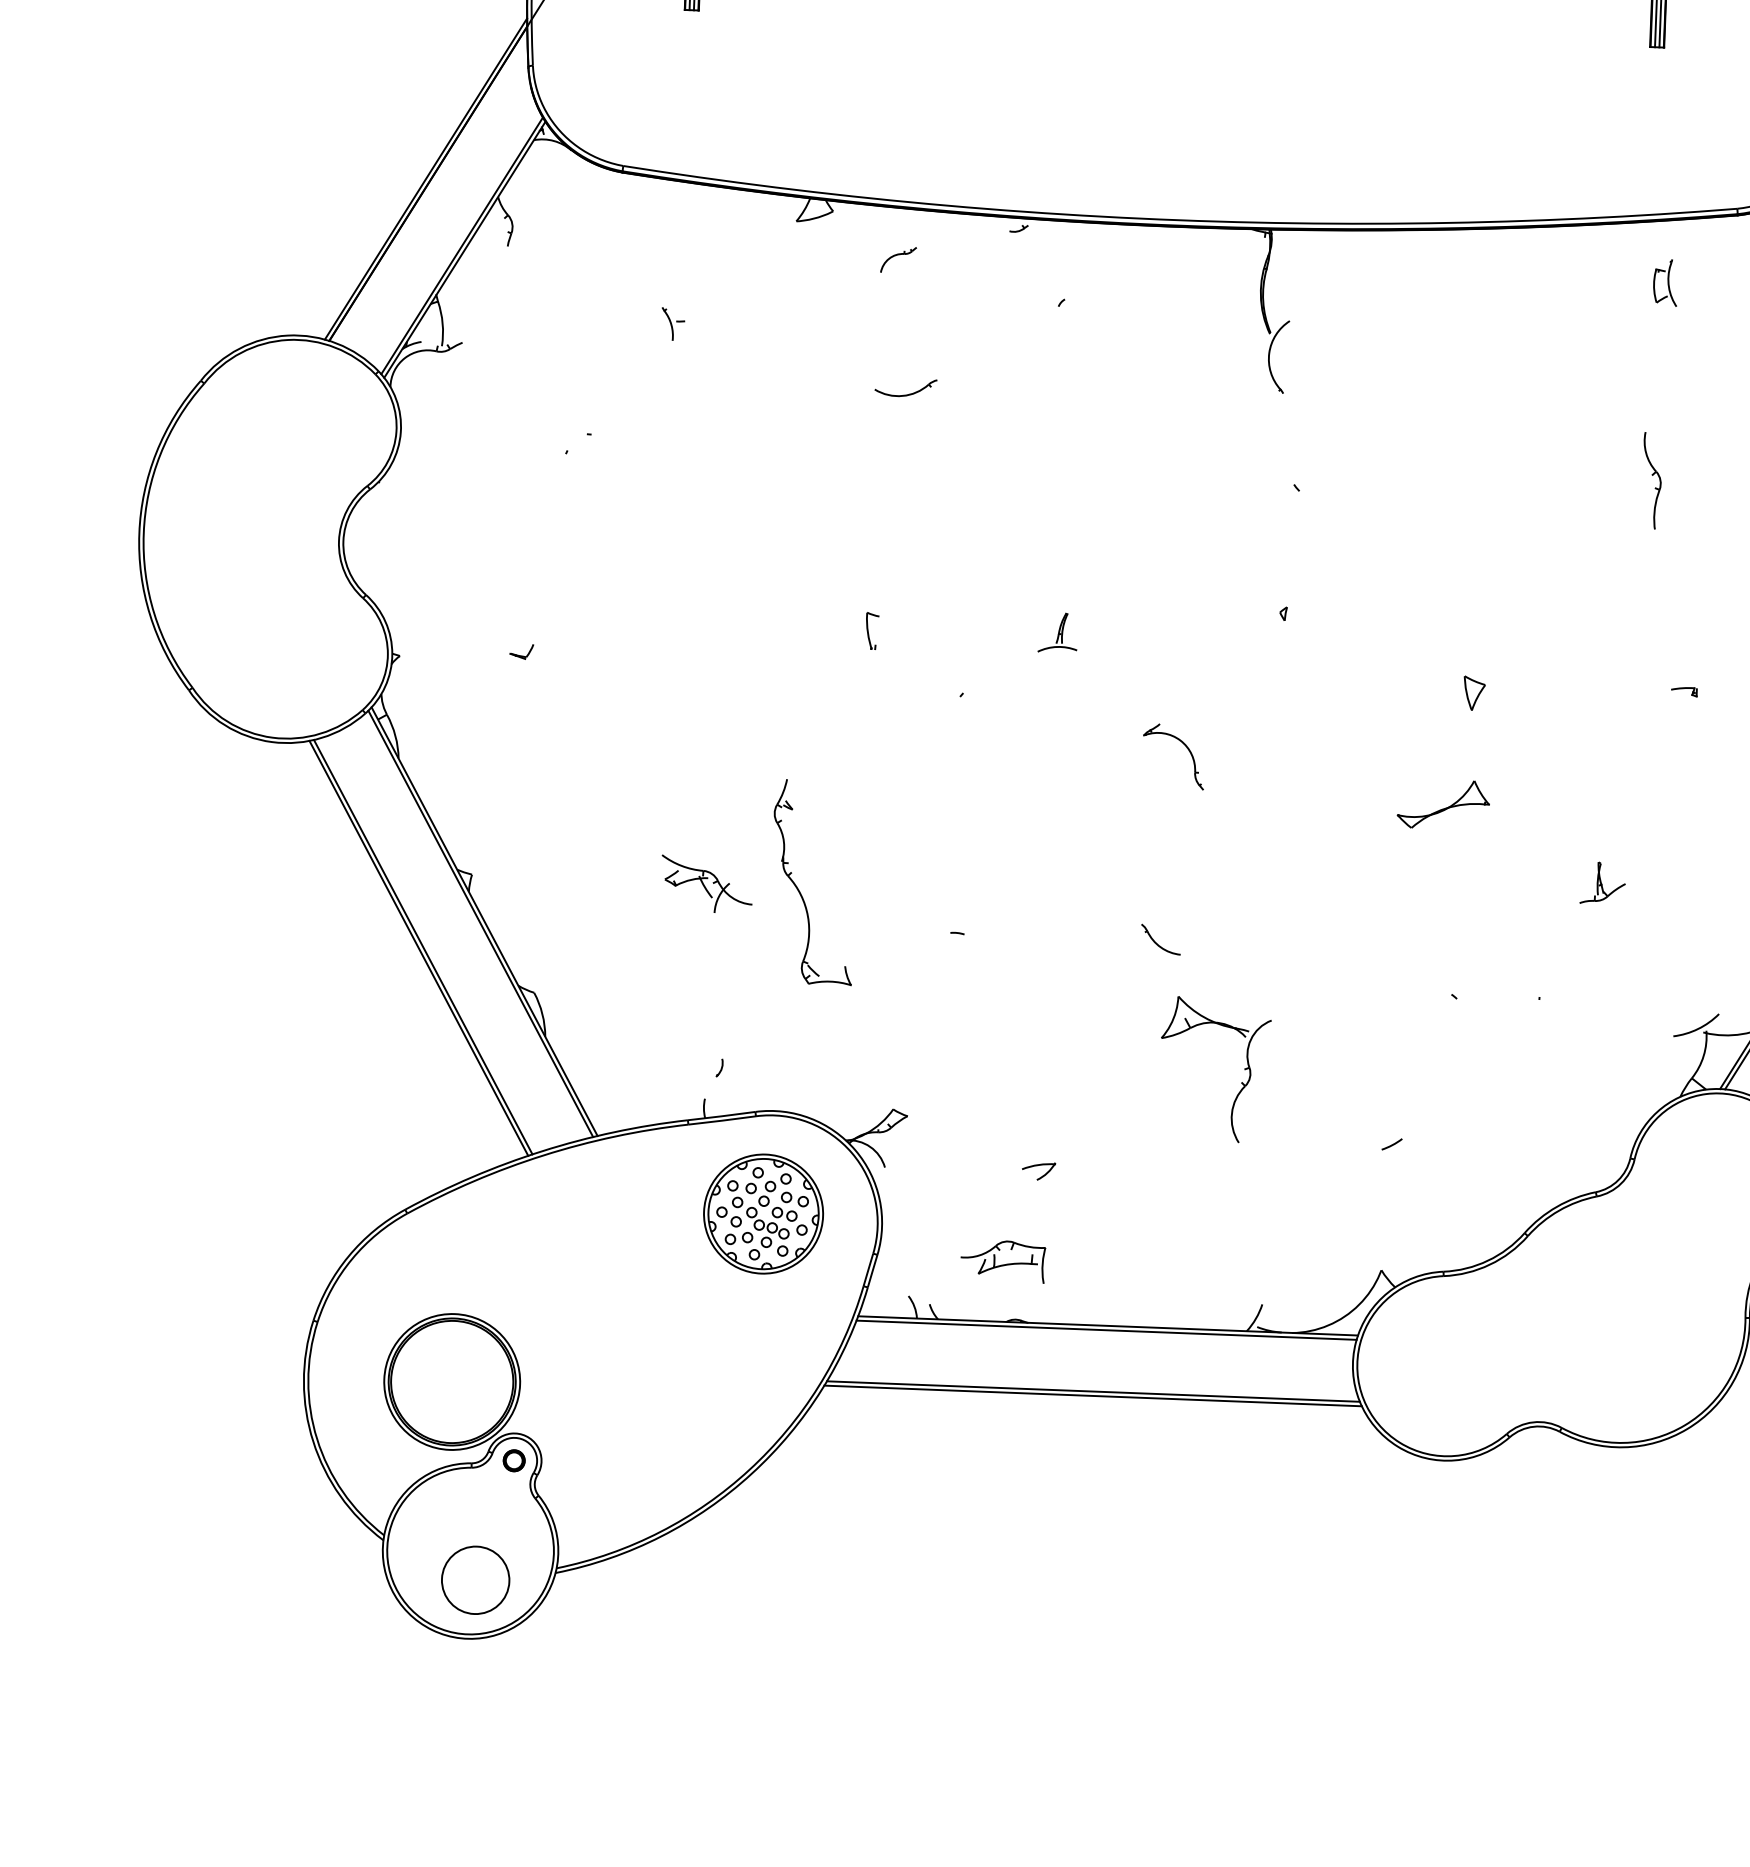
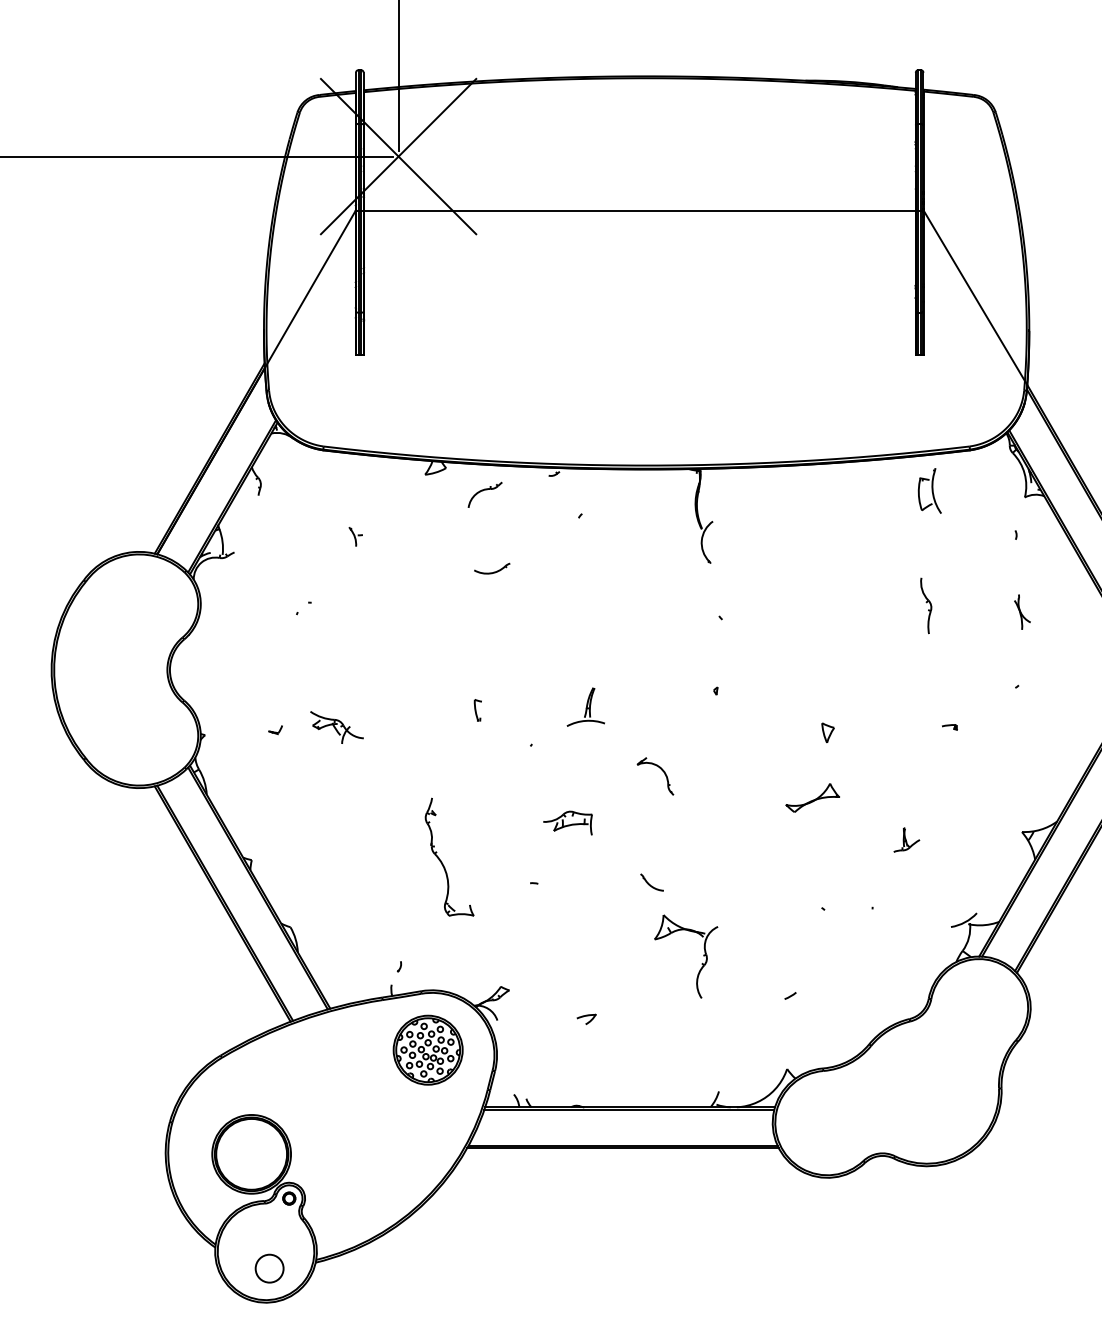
part: (897, 259) -> (484, 494), size x1.67
part: (1665, 281) -> (929, 490), size x1.67
part: (1057, 631) -> (585, 706), size x1.67
part: (705, 884) -> (336, 727), moved
part: (1002, 1260) -> (567, 822), moved
circle: (475, 1580) -> (269, 1268), size x0.71

